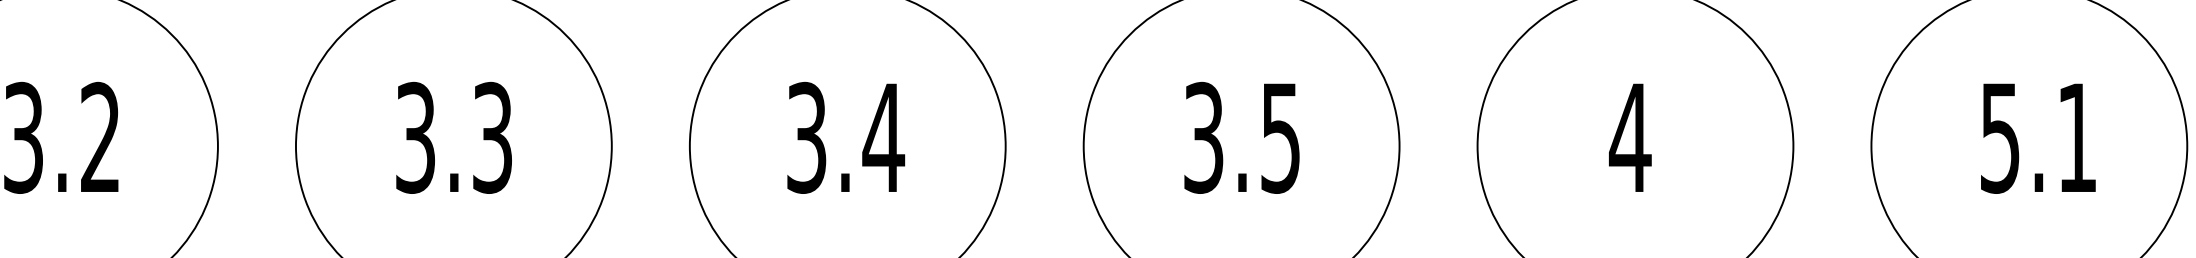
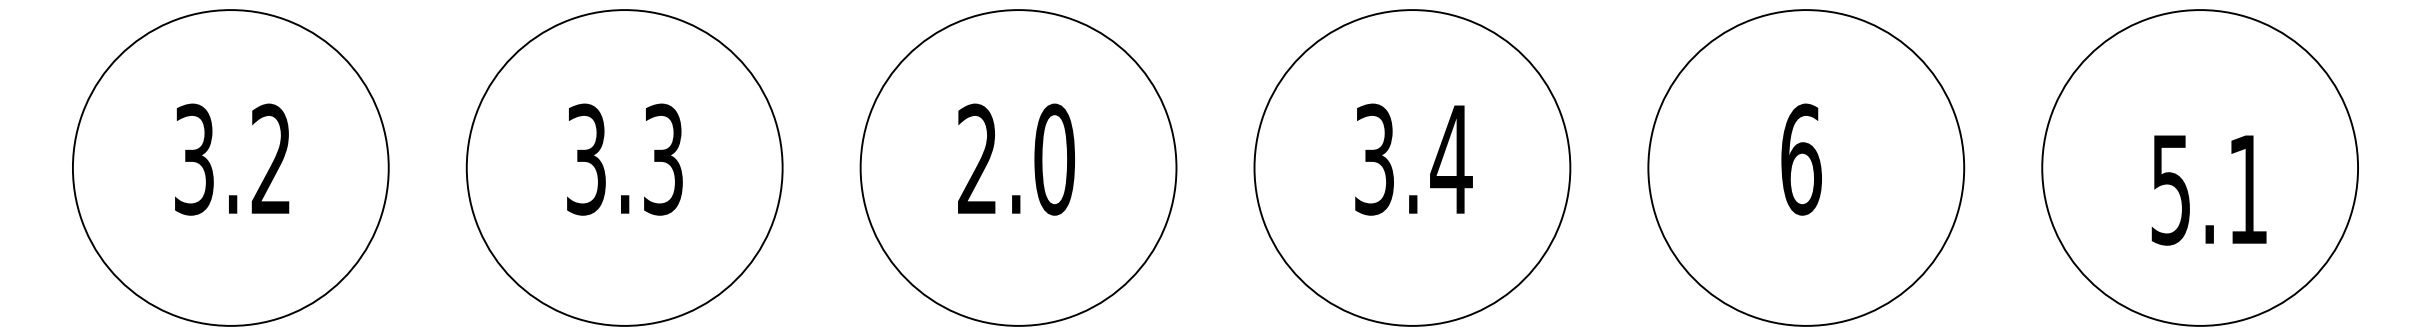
text: (845, 137) -> (1016, 159), 3.4 -> 2.0
text: (1629, 137) -> (1800, 159), 4 -> 6
text: (1280, 138) -> (1451, 160), 3.5 -> 3.4
text: (2037, 138) -> (2208, 190), moved

